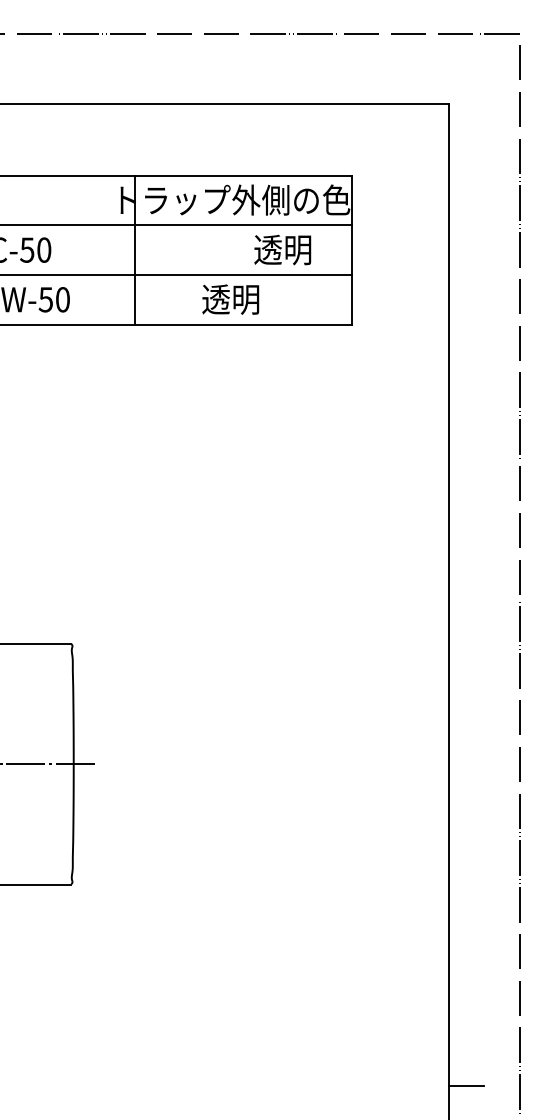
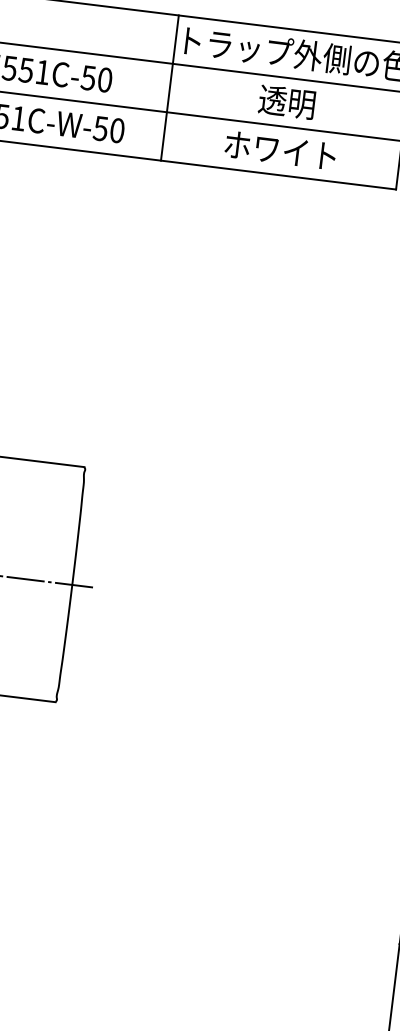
line: (134, 249) -> (169, 87), moved
text: (282, 249) -> (286, 101), moved
text: (229, 299) -> (279, 150), 透明 -> ホワイト

